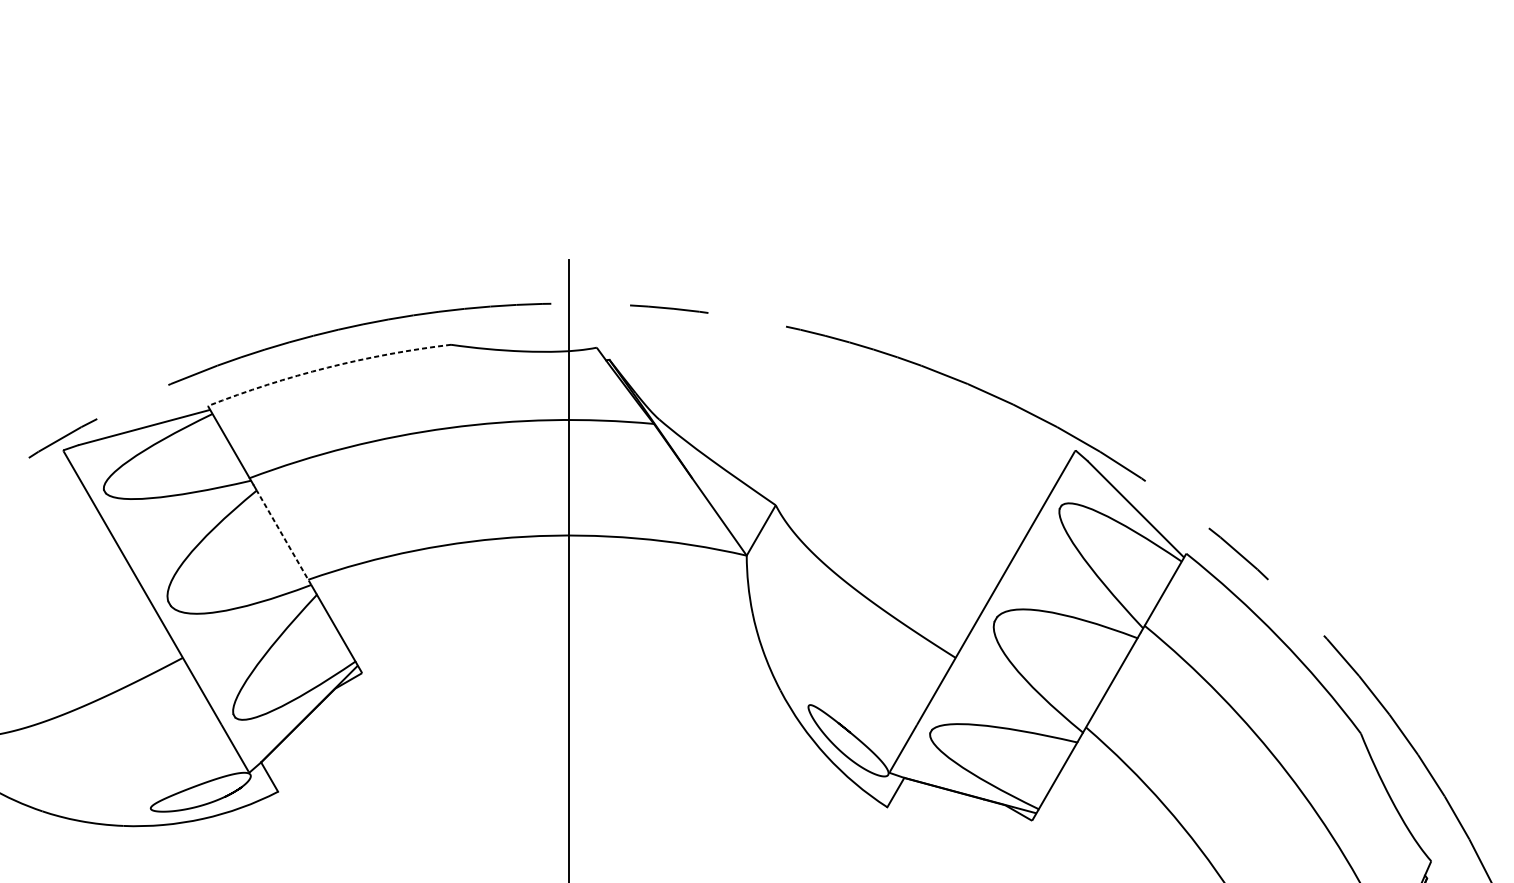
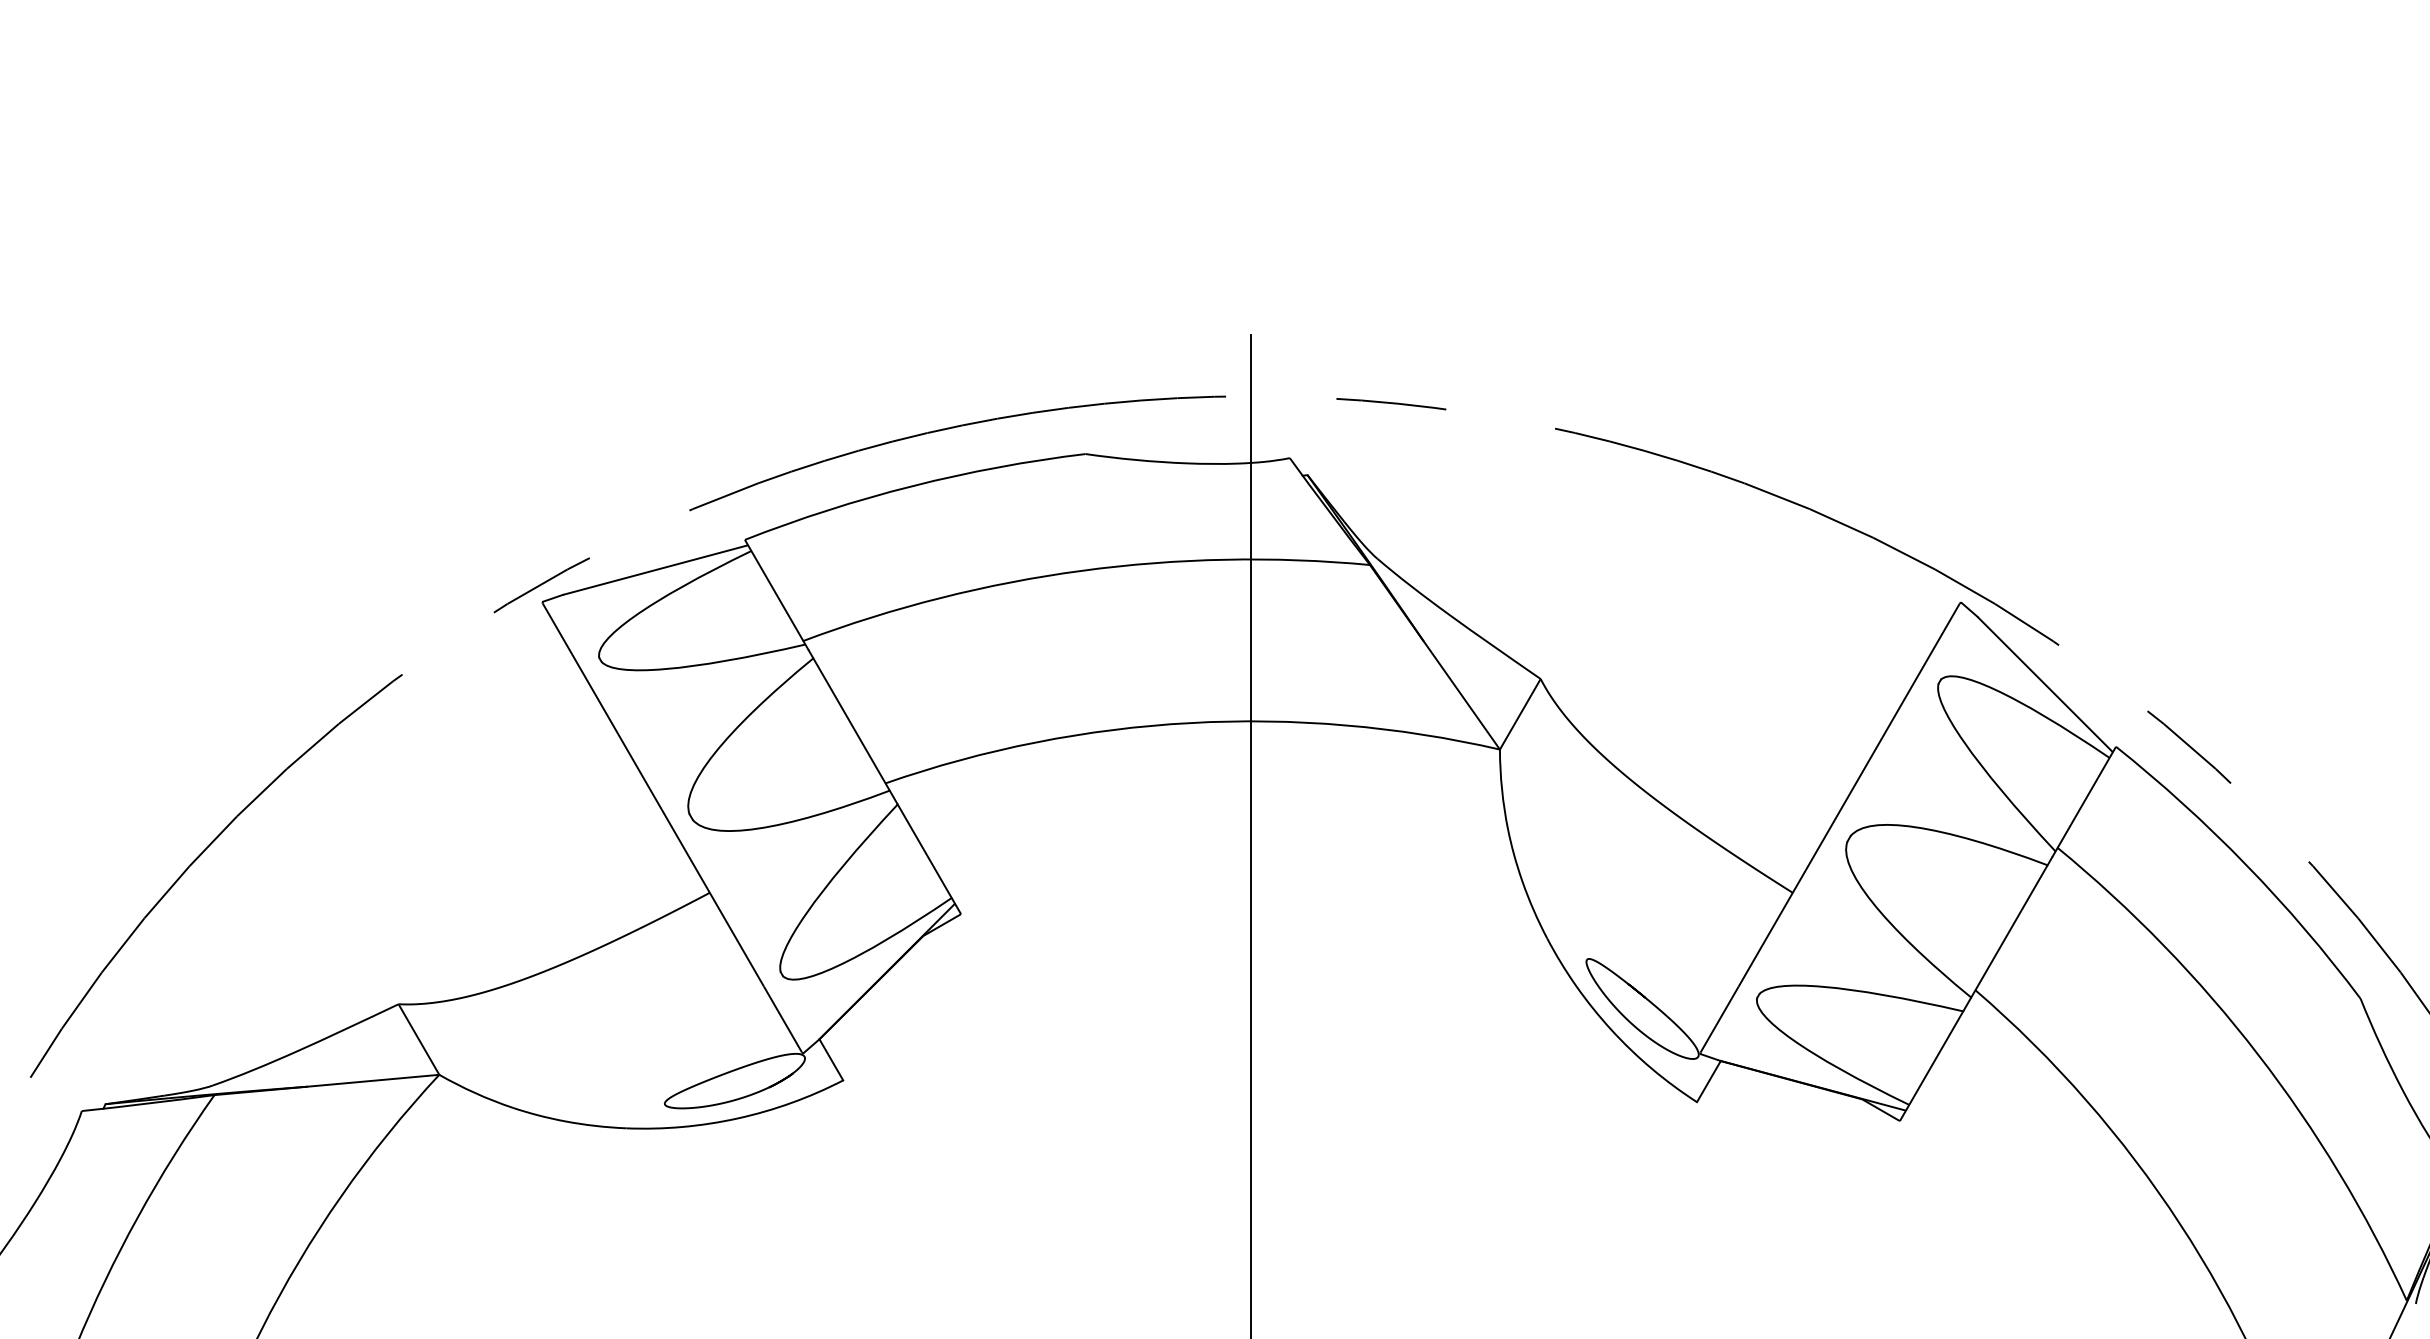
arc: (327, 367) -> (912, 486), dashed -> solid
line: (284, 537) -> (851, 724), dashed -> solid

